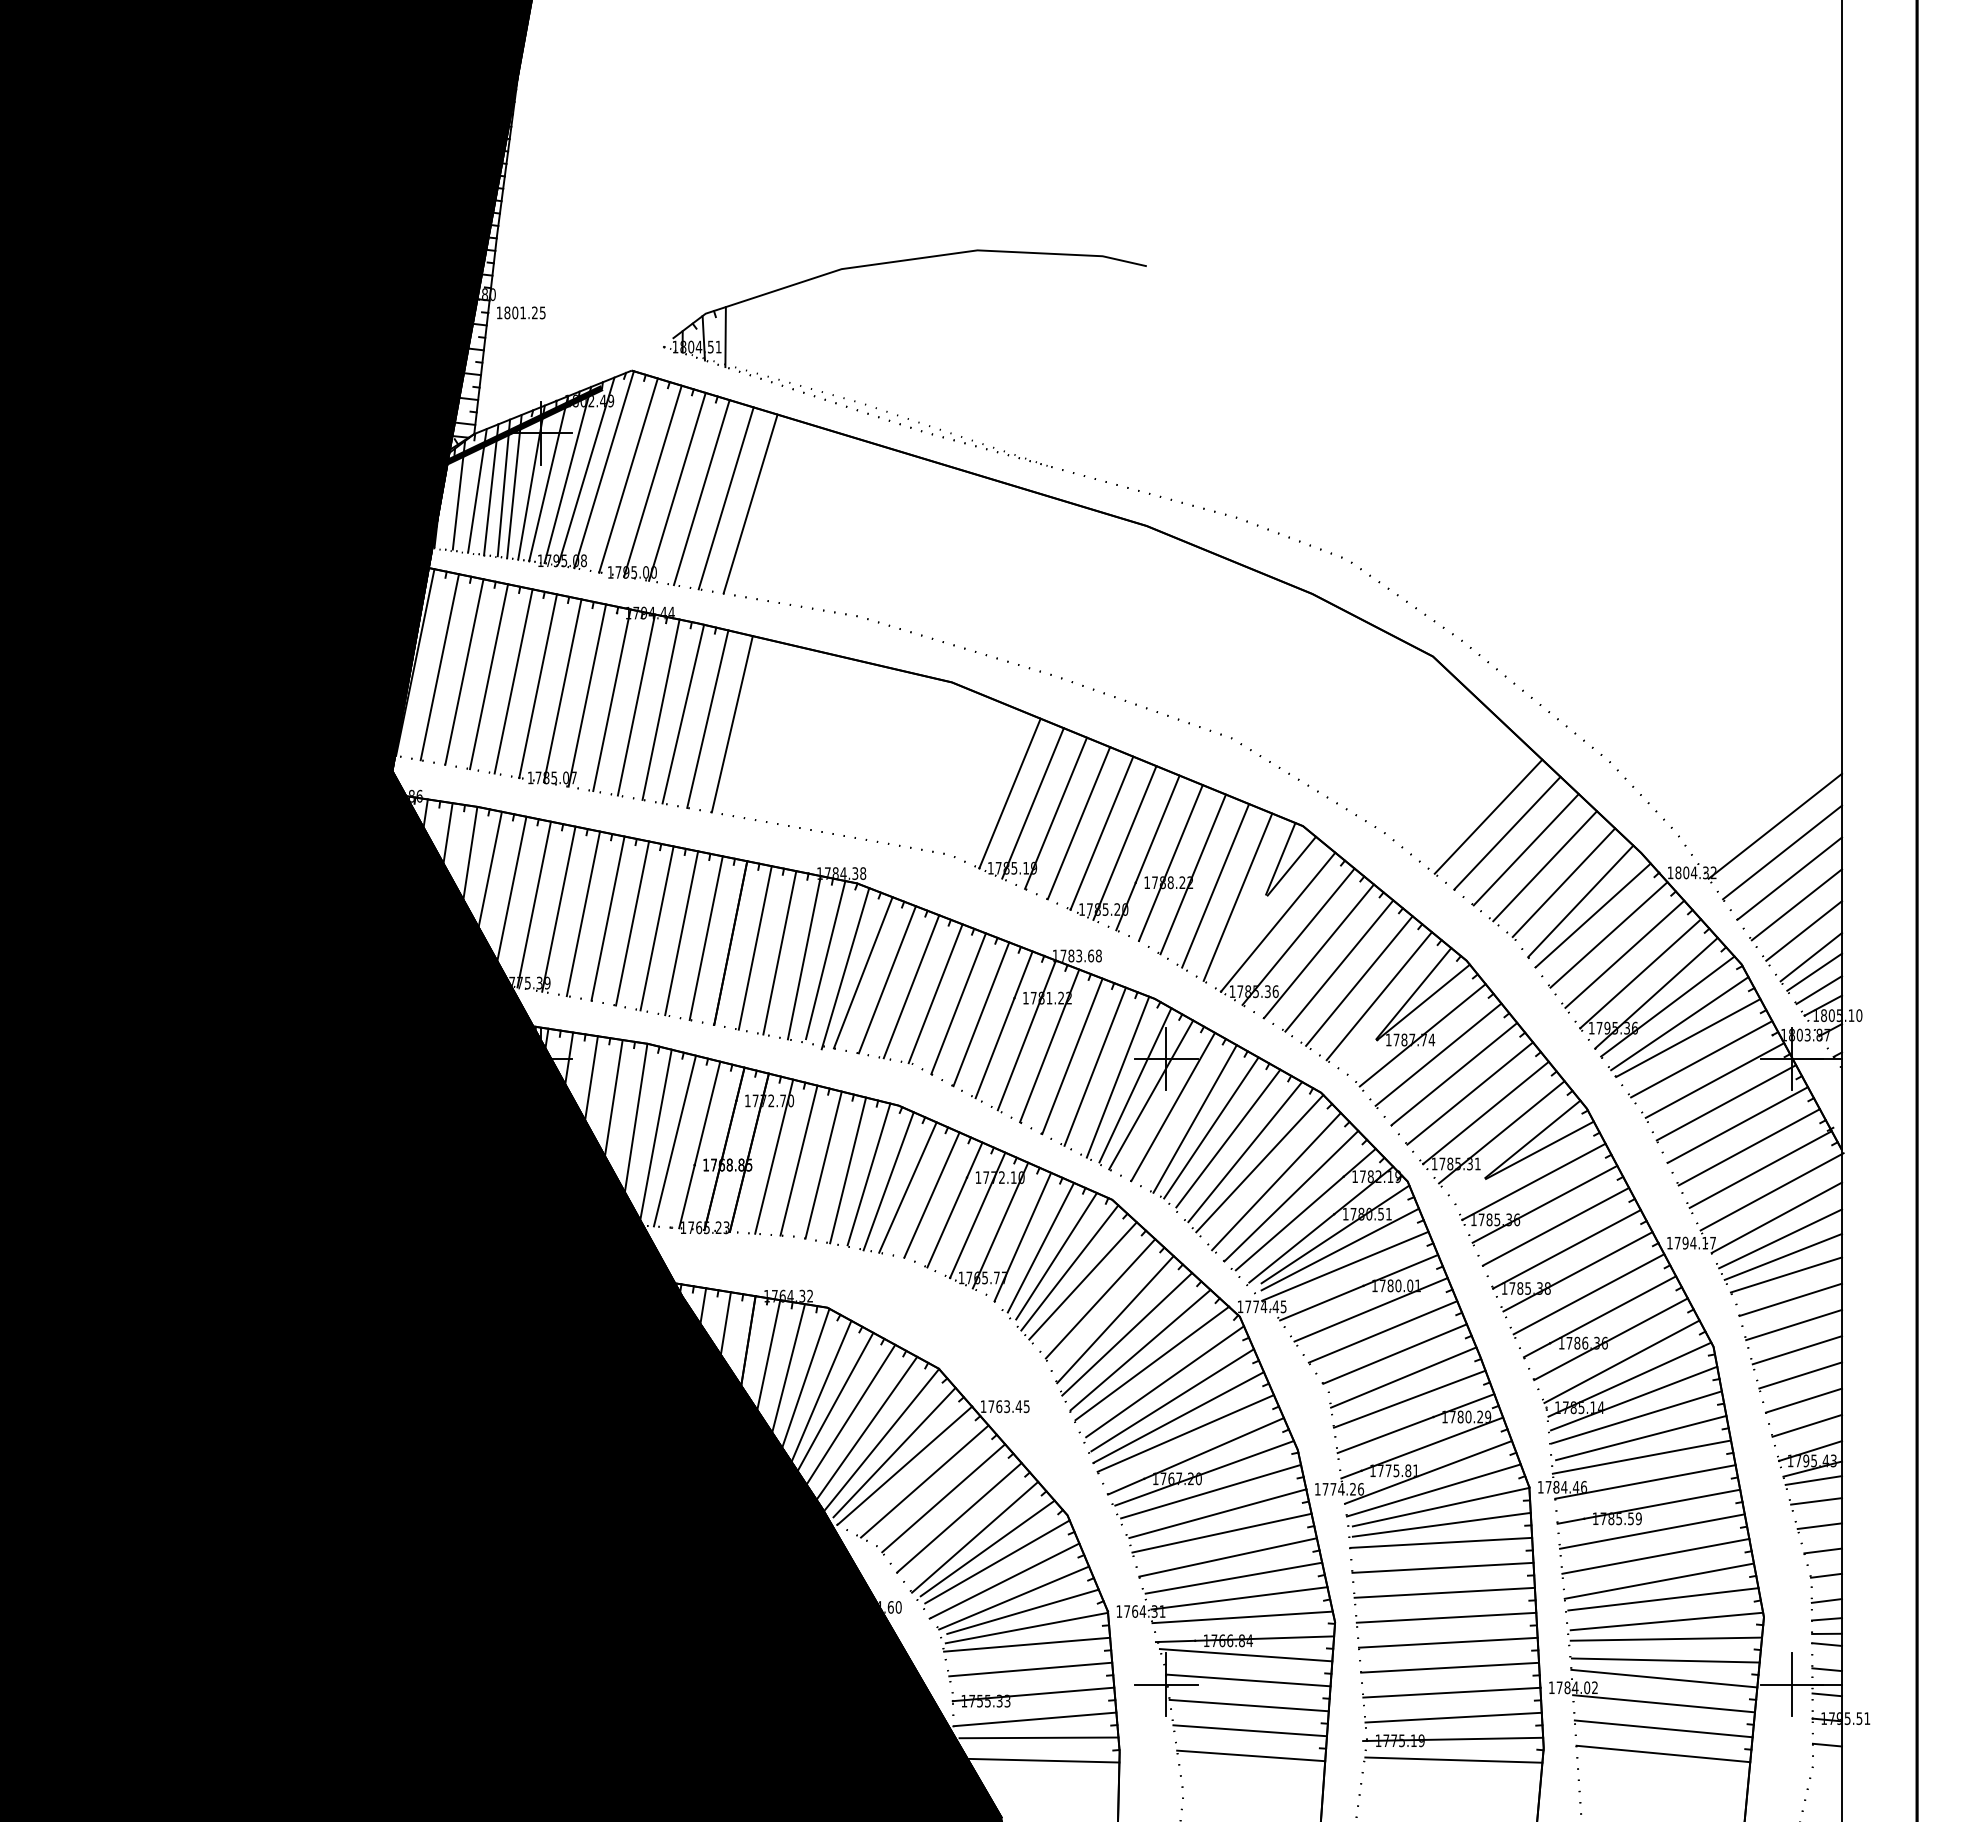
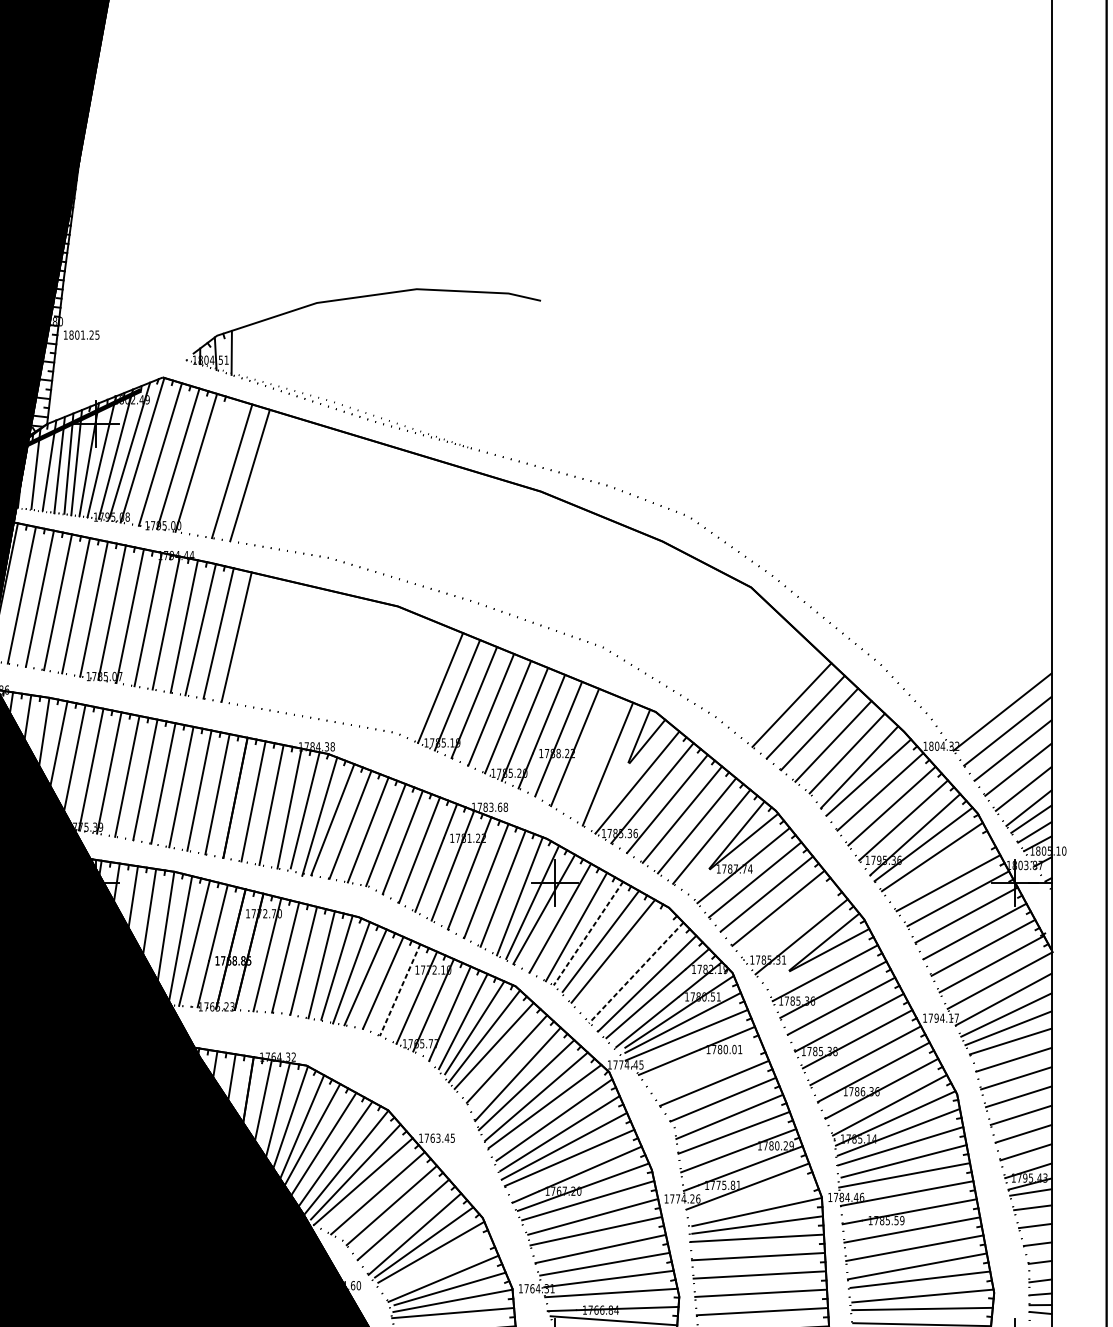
line: (701, 492) -> (214, 467), removed
line: (1215, 885) -> (591, 755), removed
line: (1688, 1038) -> (938, 867), removed
line: (1485, 1112) -> (789, 922), removed
line: (1211, 1127) -> (588, 933), solid -> dashed
line: (1259, 1163) -> (623, 959), removed
line: (1276, 1181) -> (636, 972), solid -> dashed
line: (954, 1205) -> (399, 990), solid -> dashed
line: (1370, 1309) -> (705, 1066), removed
line: (1433, 1490) -> (751, 1199), removed
line: (1004, 1580) -> (436, 1265), removed

